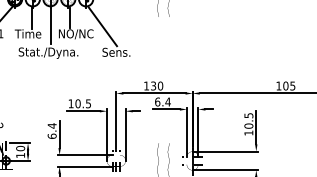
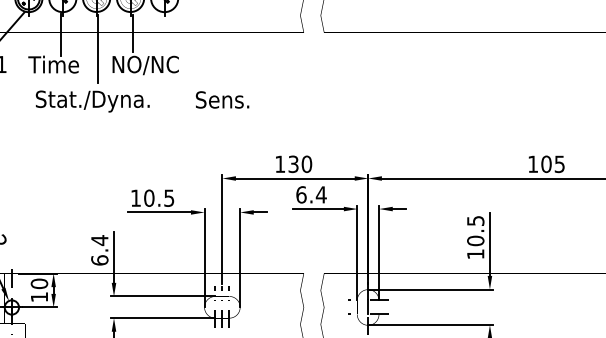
line: (102, 26) -> (195, 50), removed

